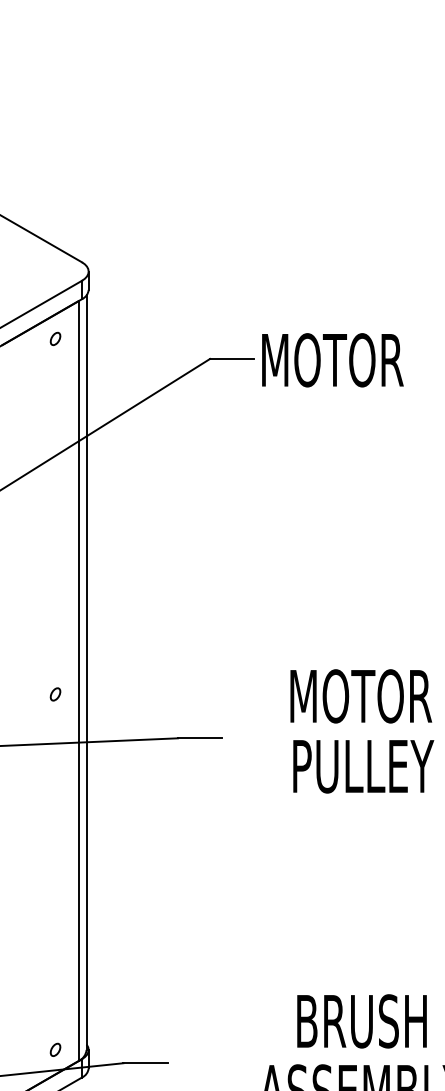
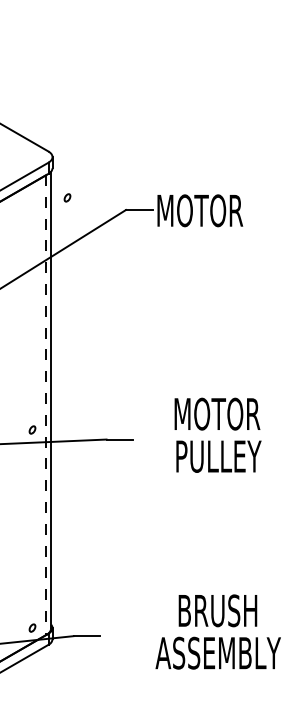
part: (55, 338) -> (67, 197), moved
line: (78, 680) -> (46, 404), solid -> dashed
part: (55, 693) -> (32, 429), moved

